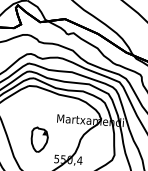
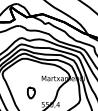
part: (39, 139) -> (31, 92), size x0.7

